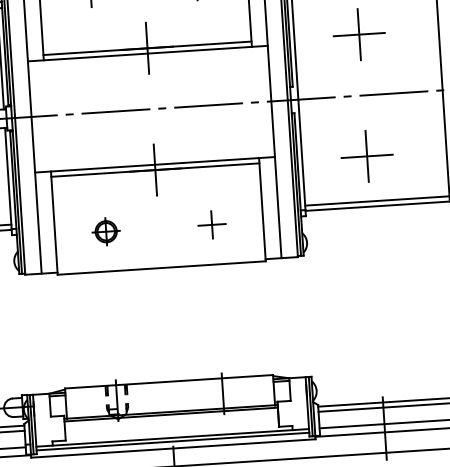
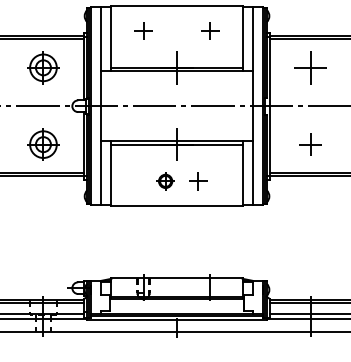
part: (366, 156) -> (310, 144), size x0.7
part: (212, 225) -> (198, 181), moved
part: (105, 231) -> (165, 181), moved

